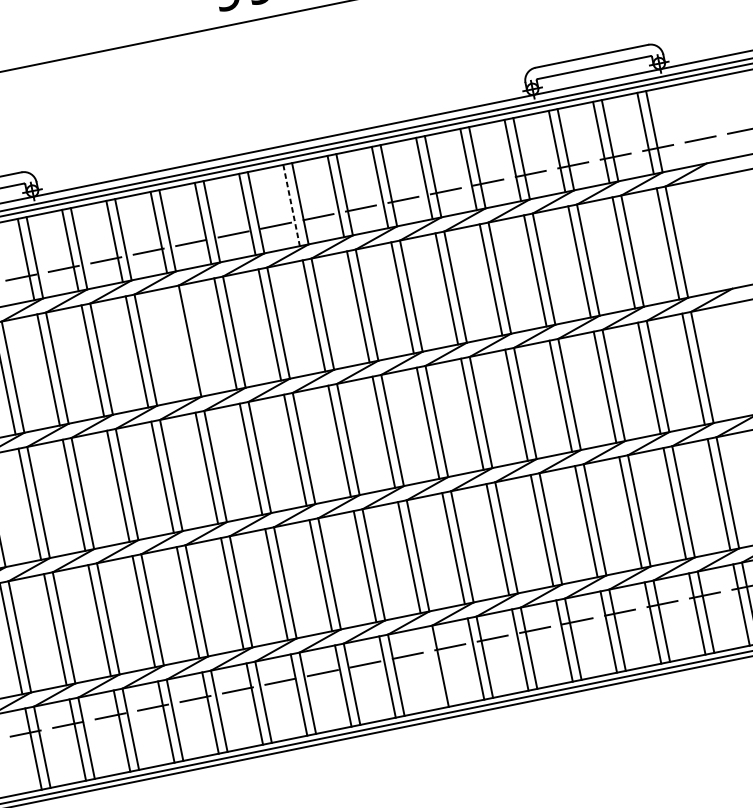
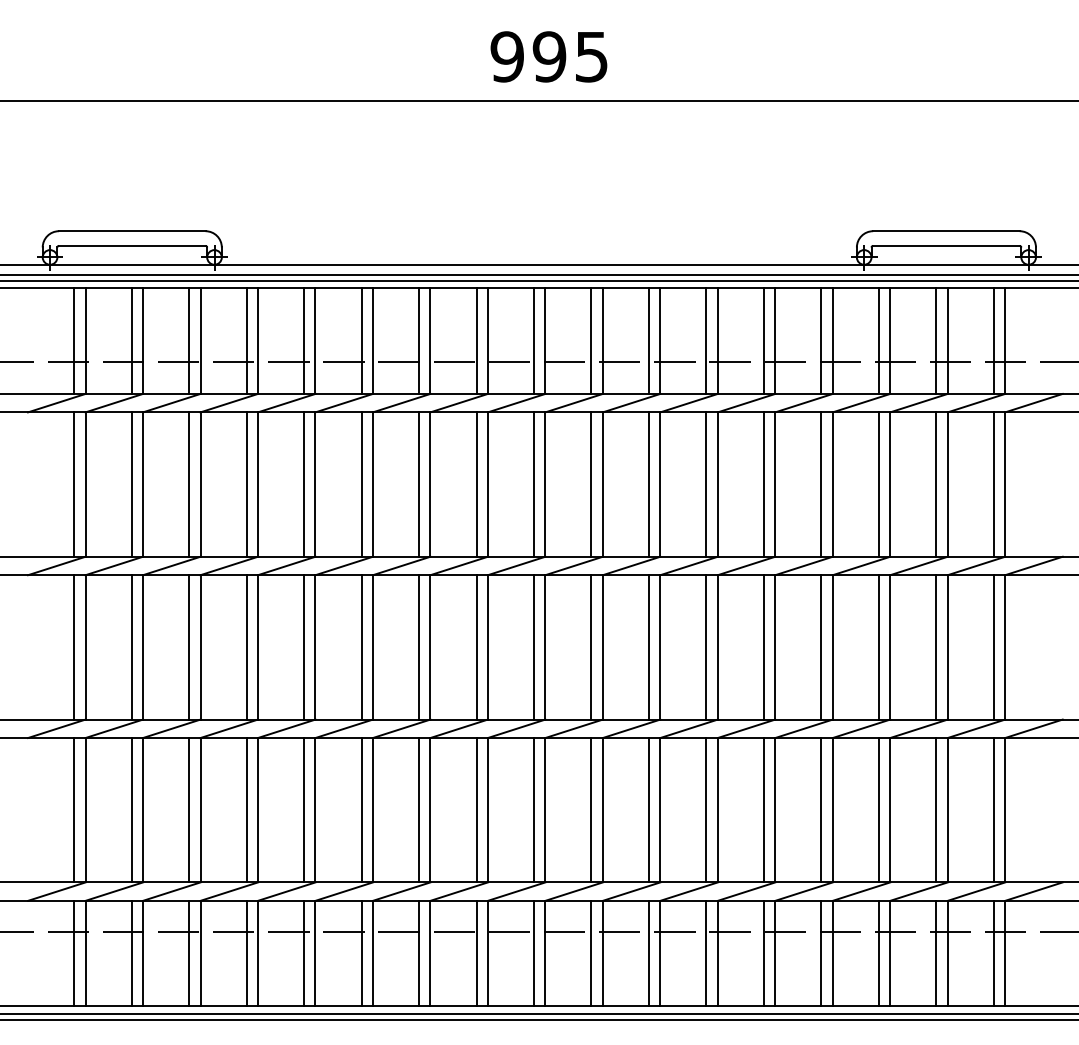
line: (291, 205) -> (533, 341), dashed -> solid
line: (181, 342) -> (361, 484), added
line: (431, 667) -> (591, 953), added

